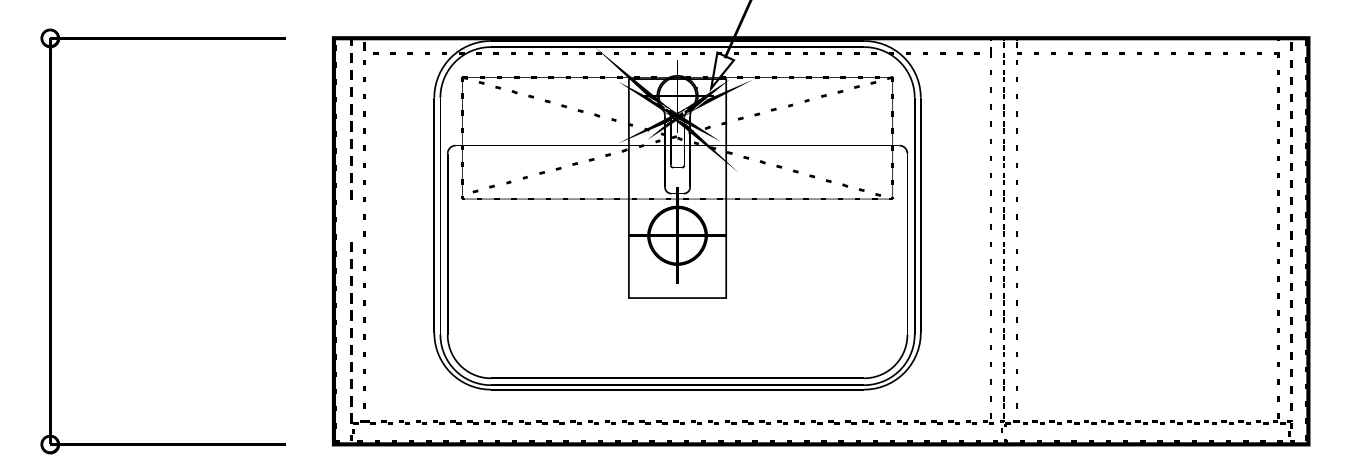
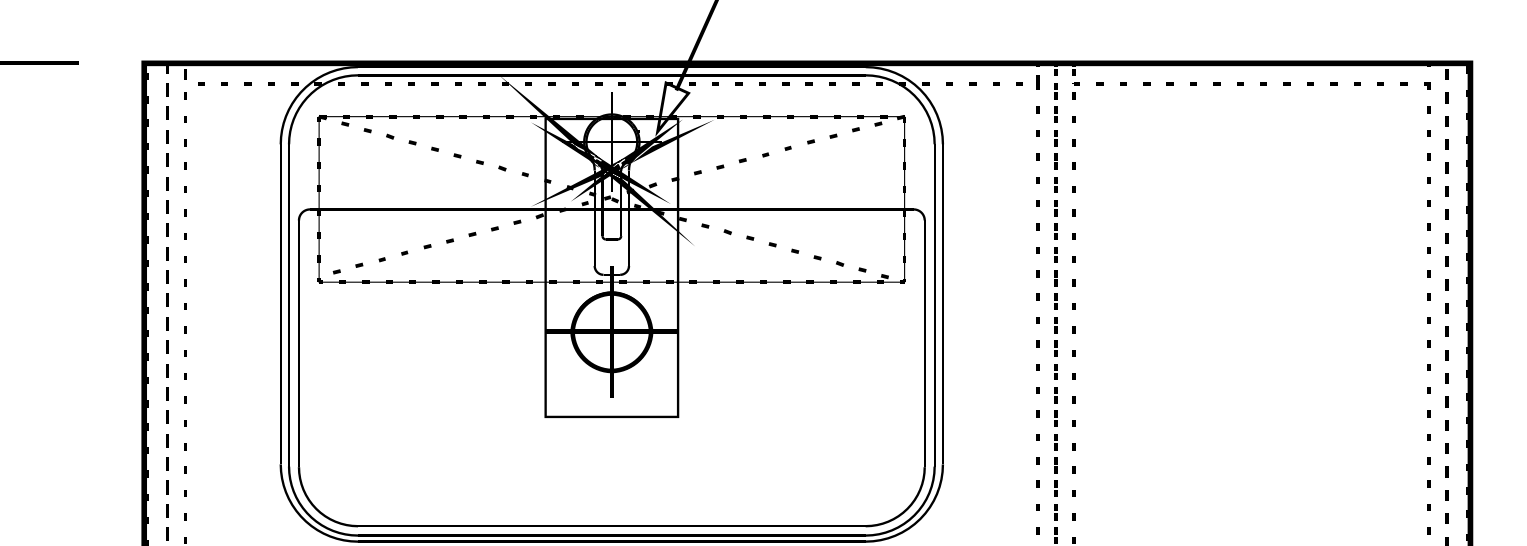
line: (351, 217) -> (168, 307), added

